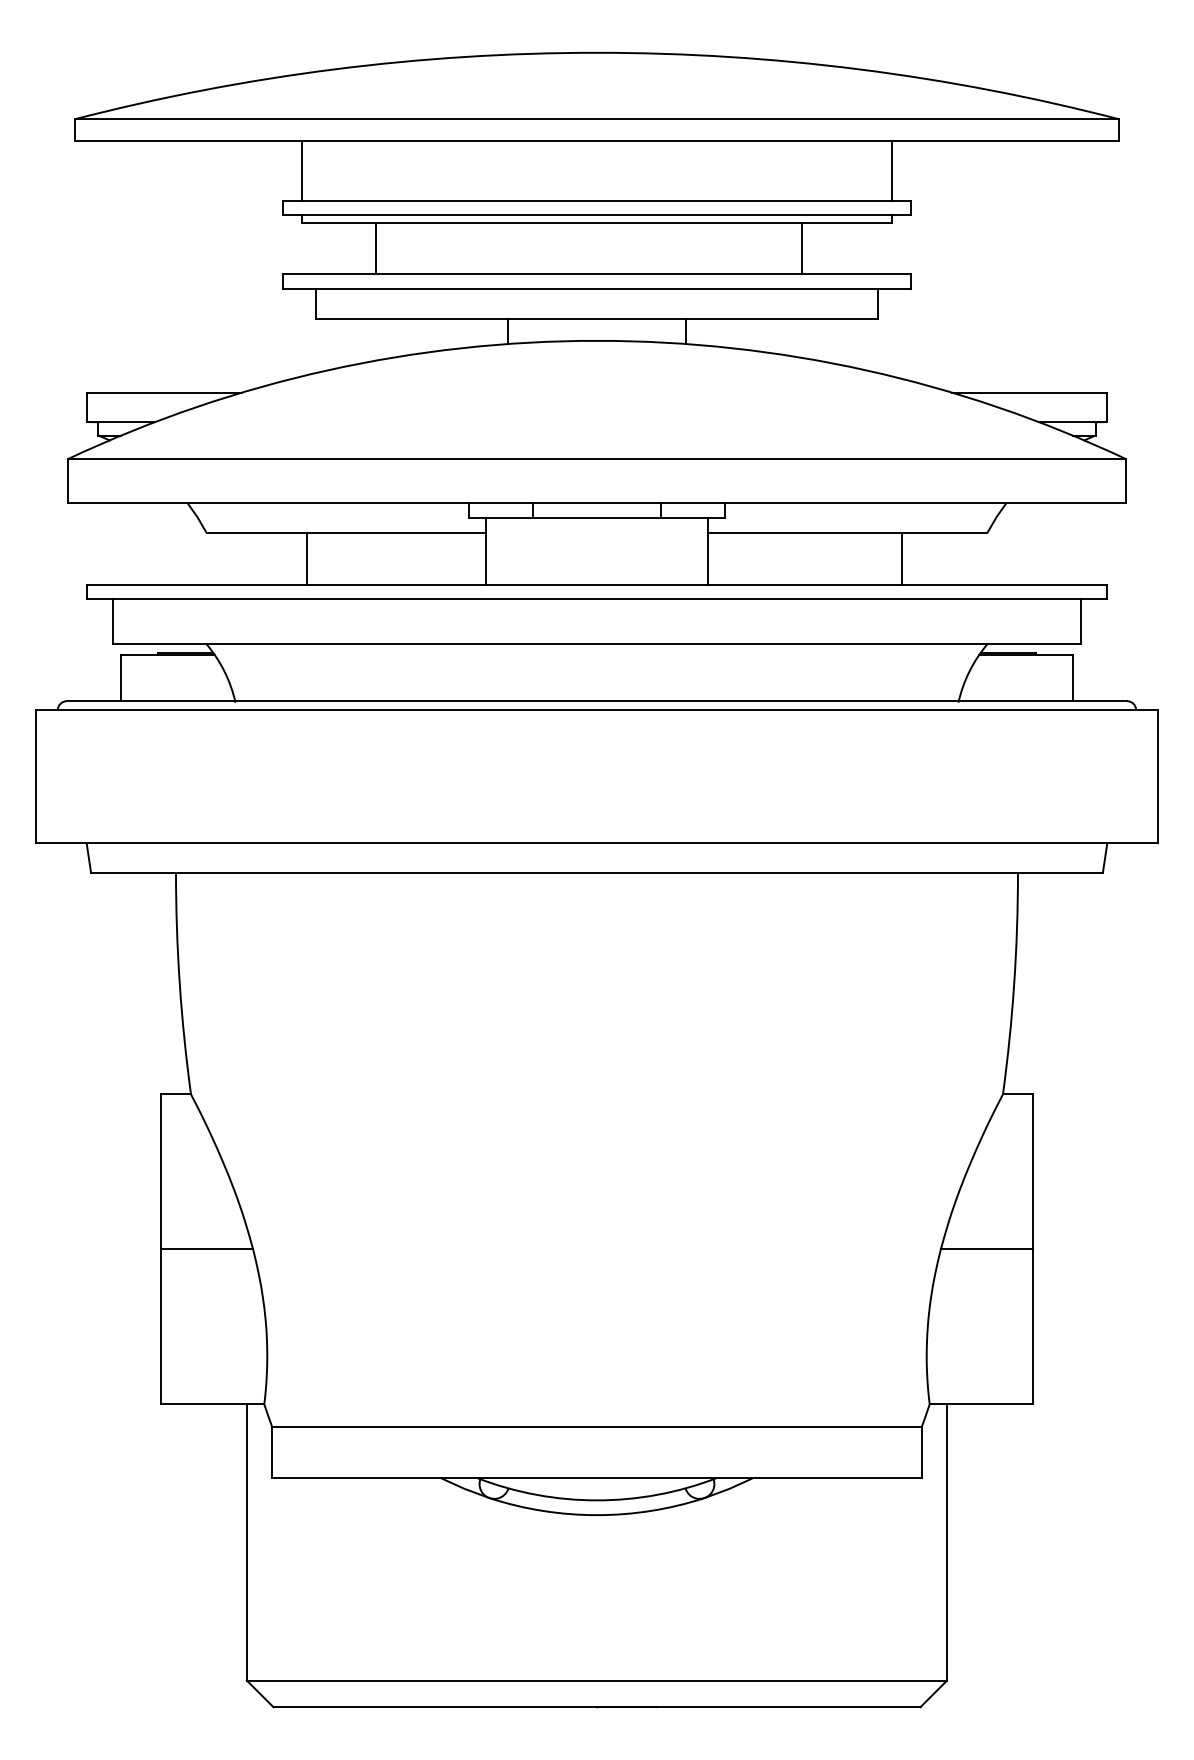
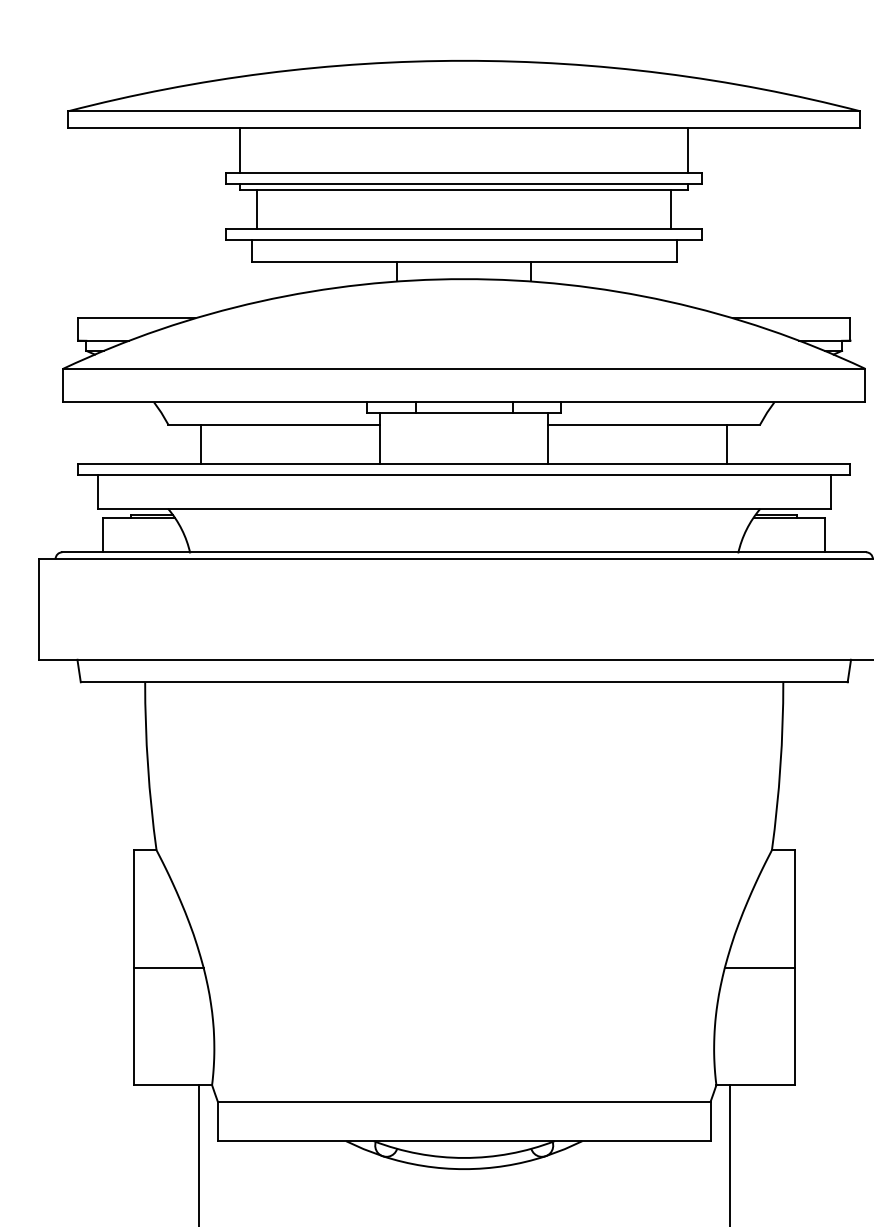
line: (375, 248) -> (256, 209), moved
line: (802, 248) -> (671, 209), moved
line: (306, 558) -> (200, 444), moved
line: (902, 558) -> (727, 444), moved

